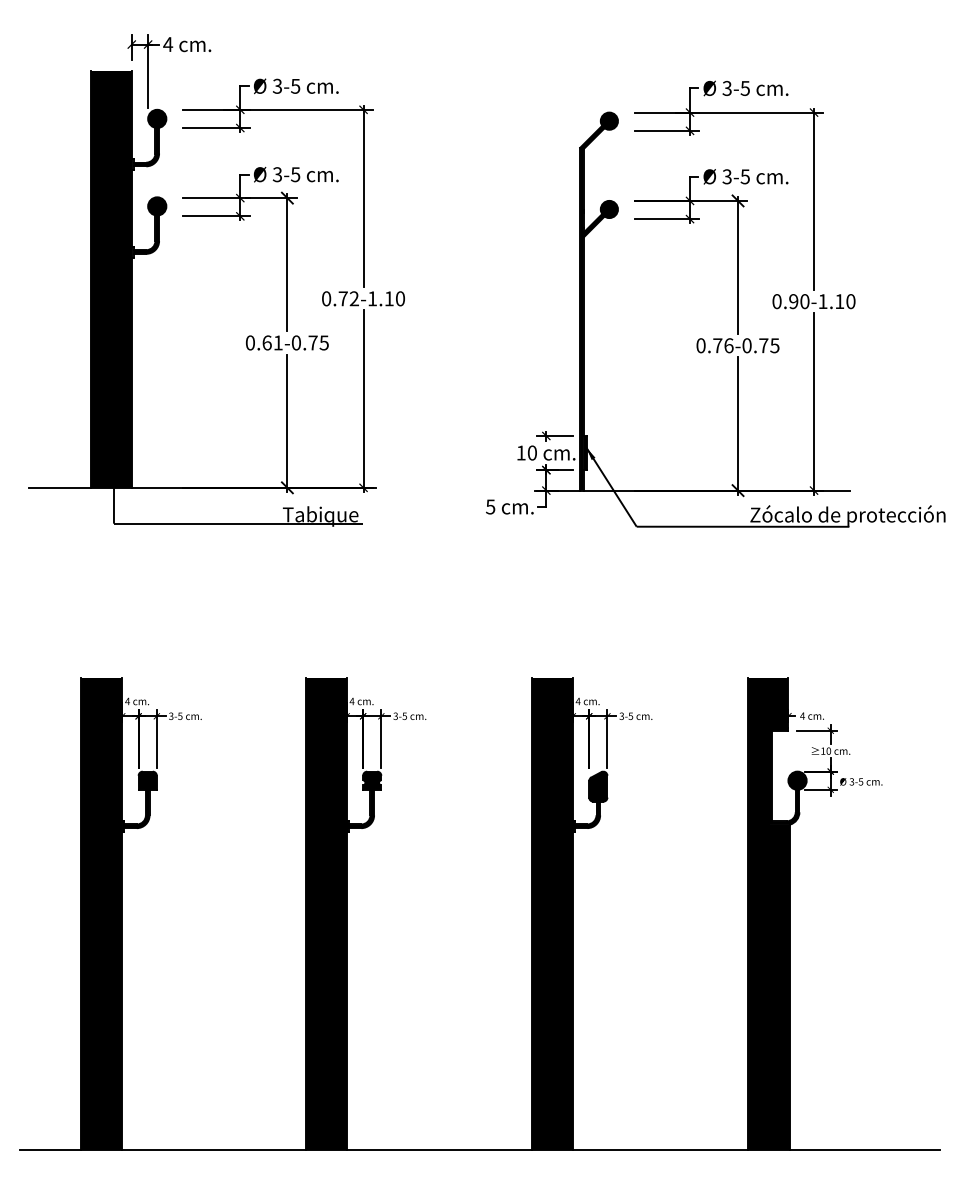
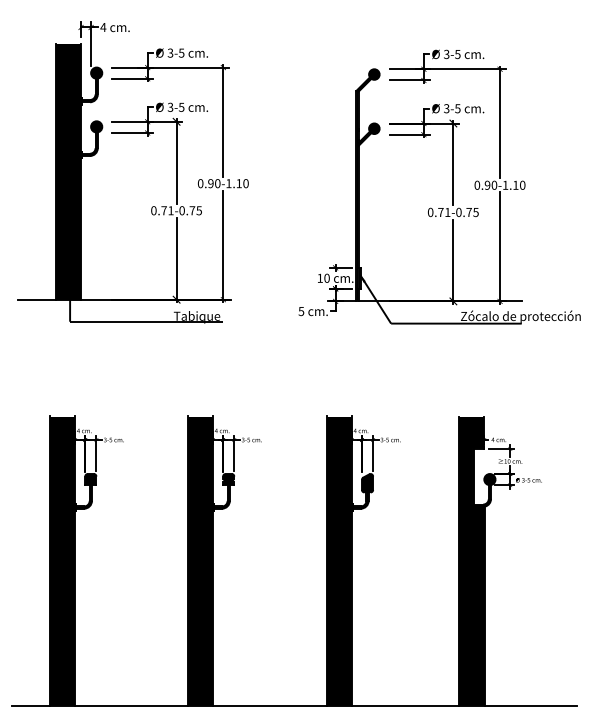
text: (349, 298) -> (214, 183), 0.72-1.10 -> 0.90-1.10
text: (266, 342) -> (163, 210), 0.61 -> 0.71
text: (728, 344) -> (447, 211), 0.76 -> 0.71

